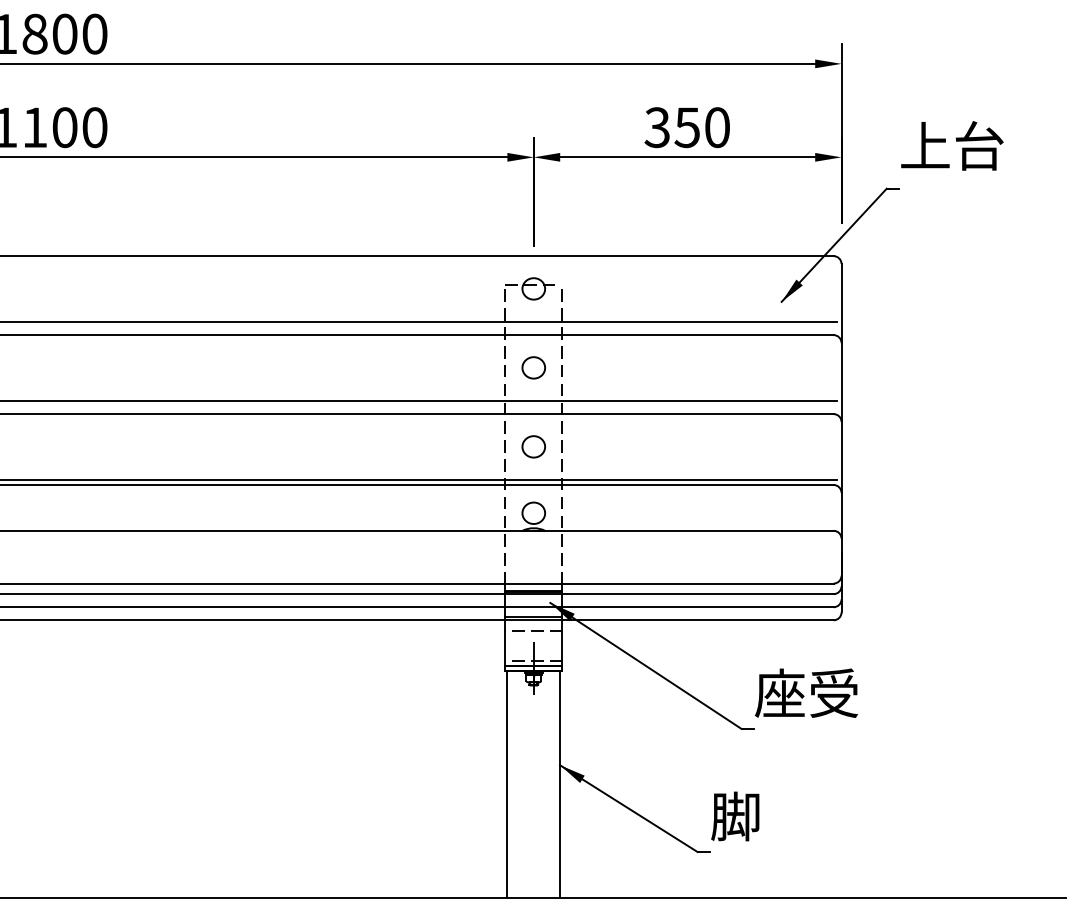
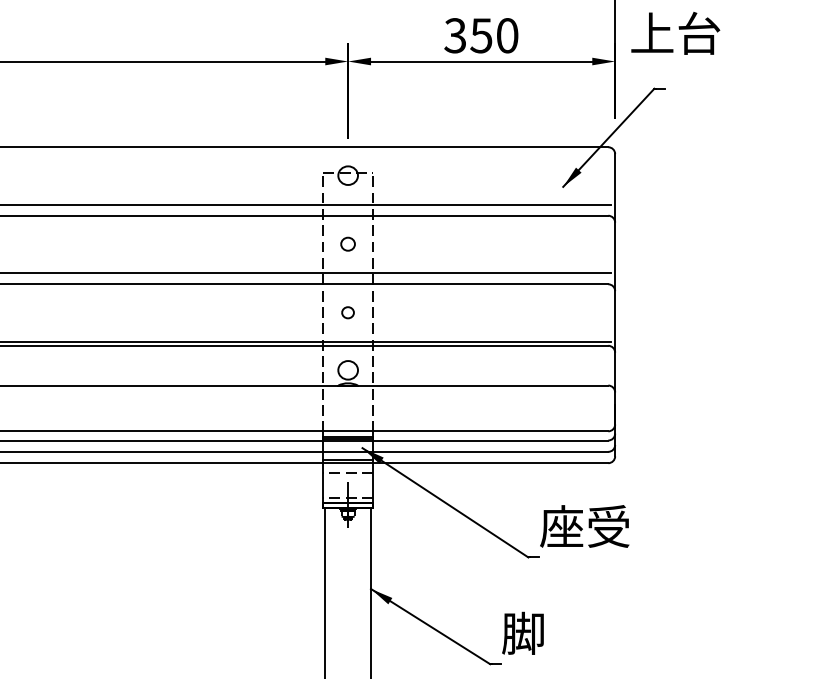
text: (952, 145) -> (675, 33), moved
part: (533, 367) -> (347, 243), size x0.7
part: (533, 446) -> (347, 312), size x0.6

